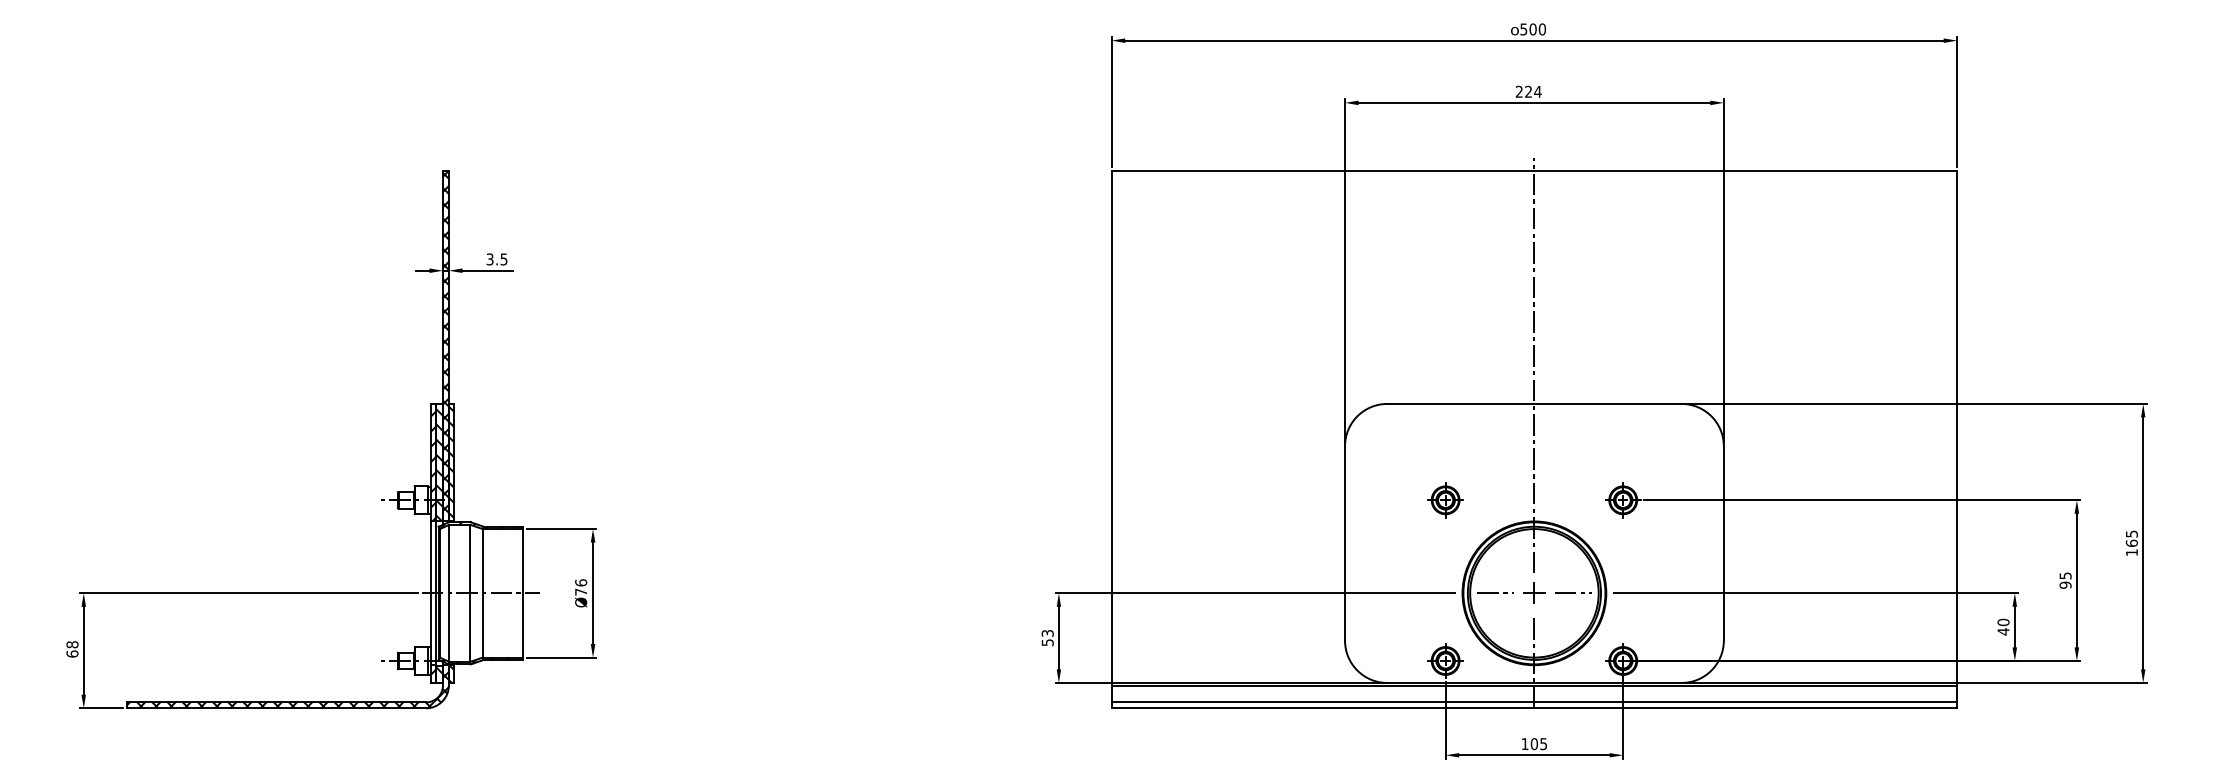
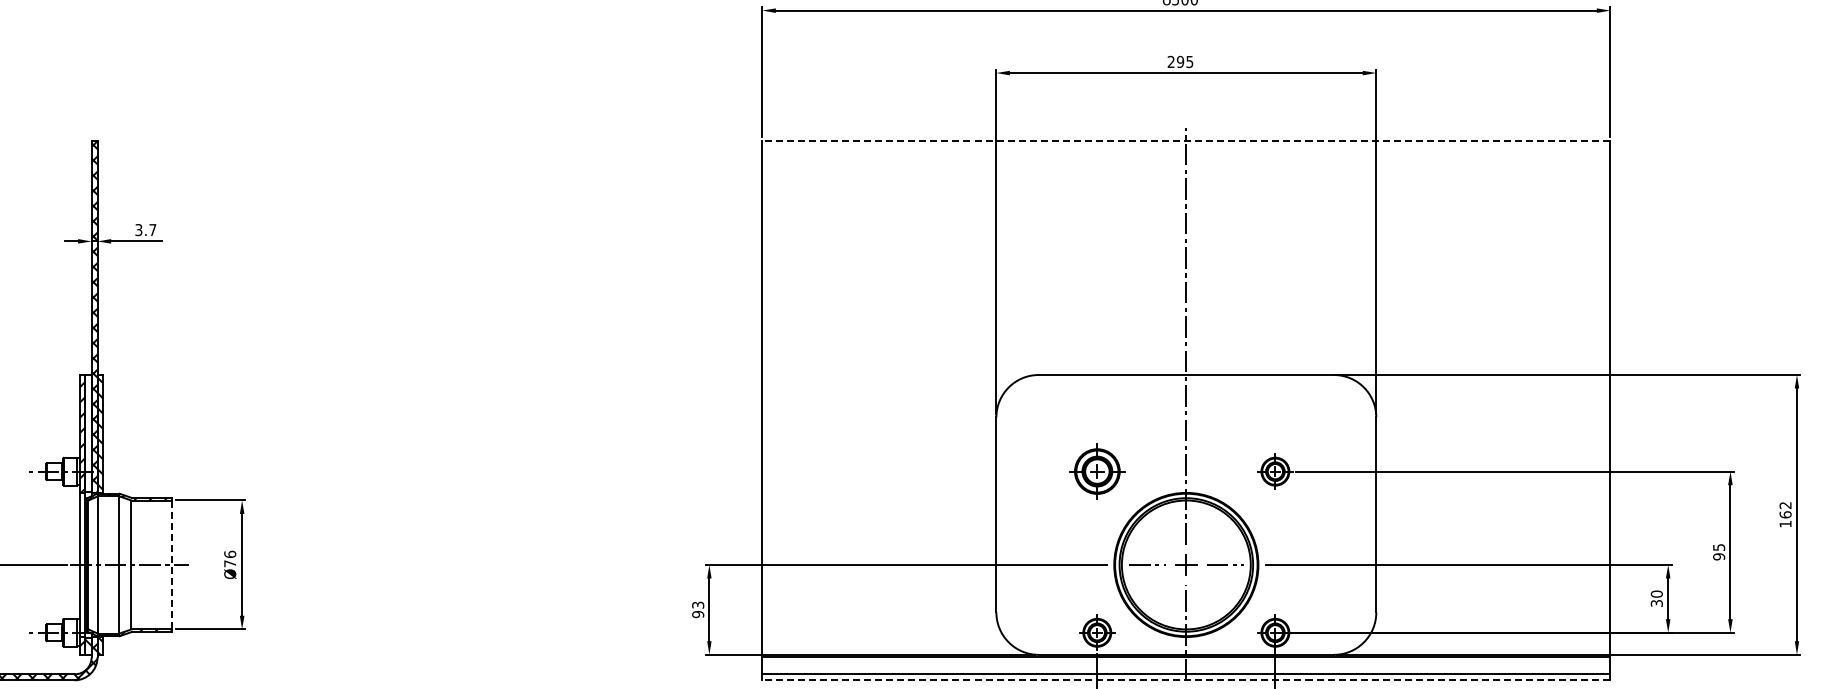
text: (1533, 91) -> (1185, 61), 224 -> 295
line: (1534, 170) -> (1186, 140), solid -> dashed
text: (503, 259) -> (152, 230), 3.5 -> 3.7
hatch: (439, 464) -> (88, 435), removed
part: (1445, 500) -> (1097, 471), size x1.6
text: (2131, 533) -> (1785, 504), 165 -> 162
line: (523, 593) -> (172, 565), solid -> dashed
text: (2003, 631) -> (1656, 603), 40 -> 30
text: (1047, 642) -> (697, 614), 53 -> 93
line: (1534, 708) -> (1186, 680), solid -> dashed

